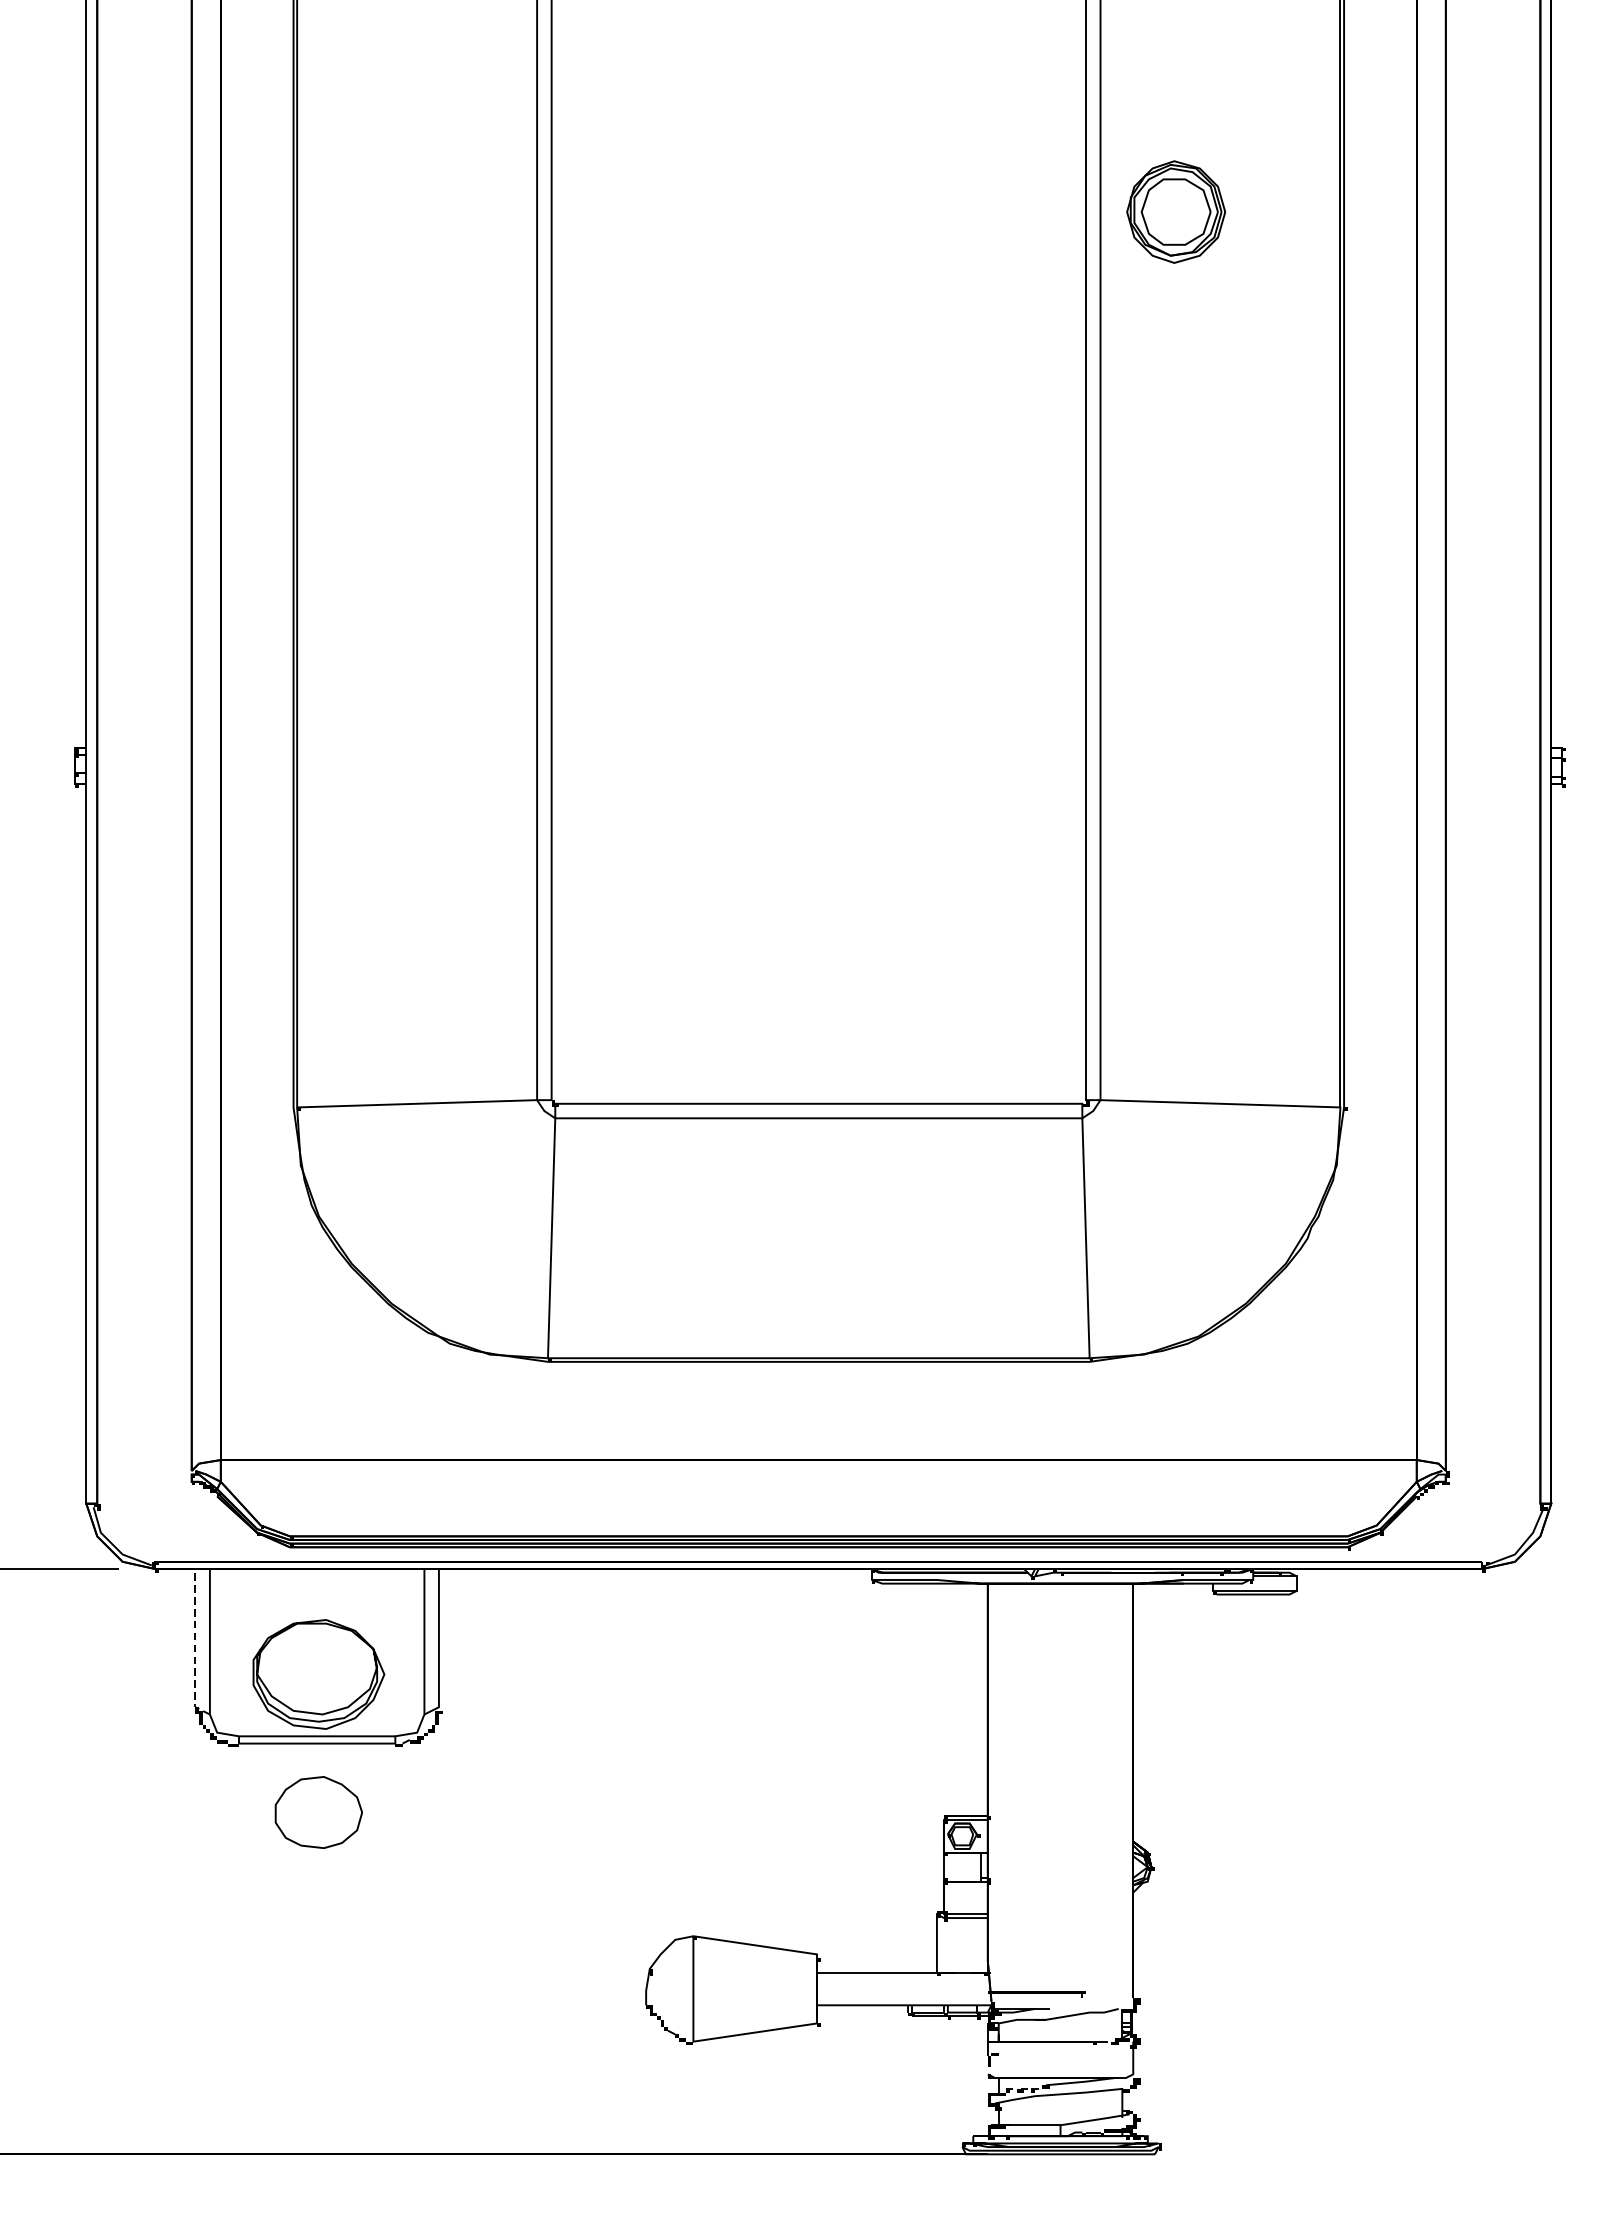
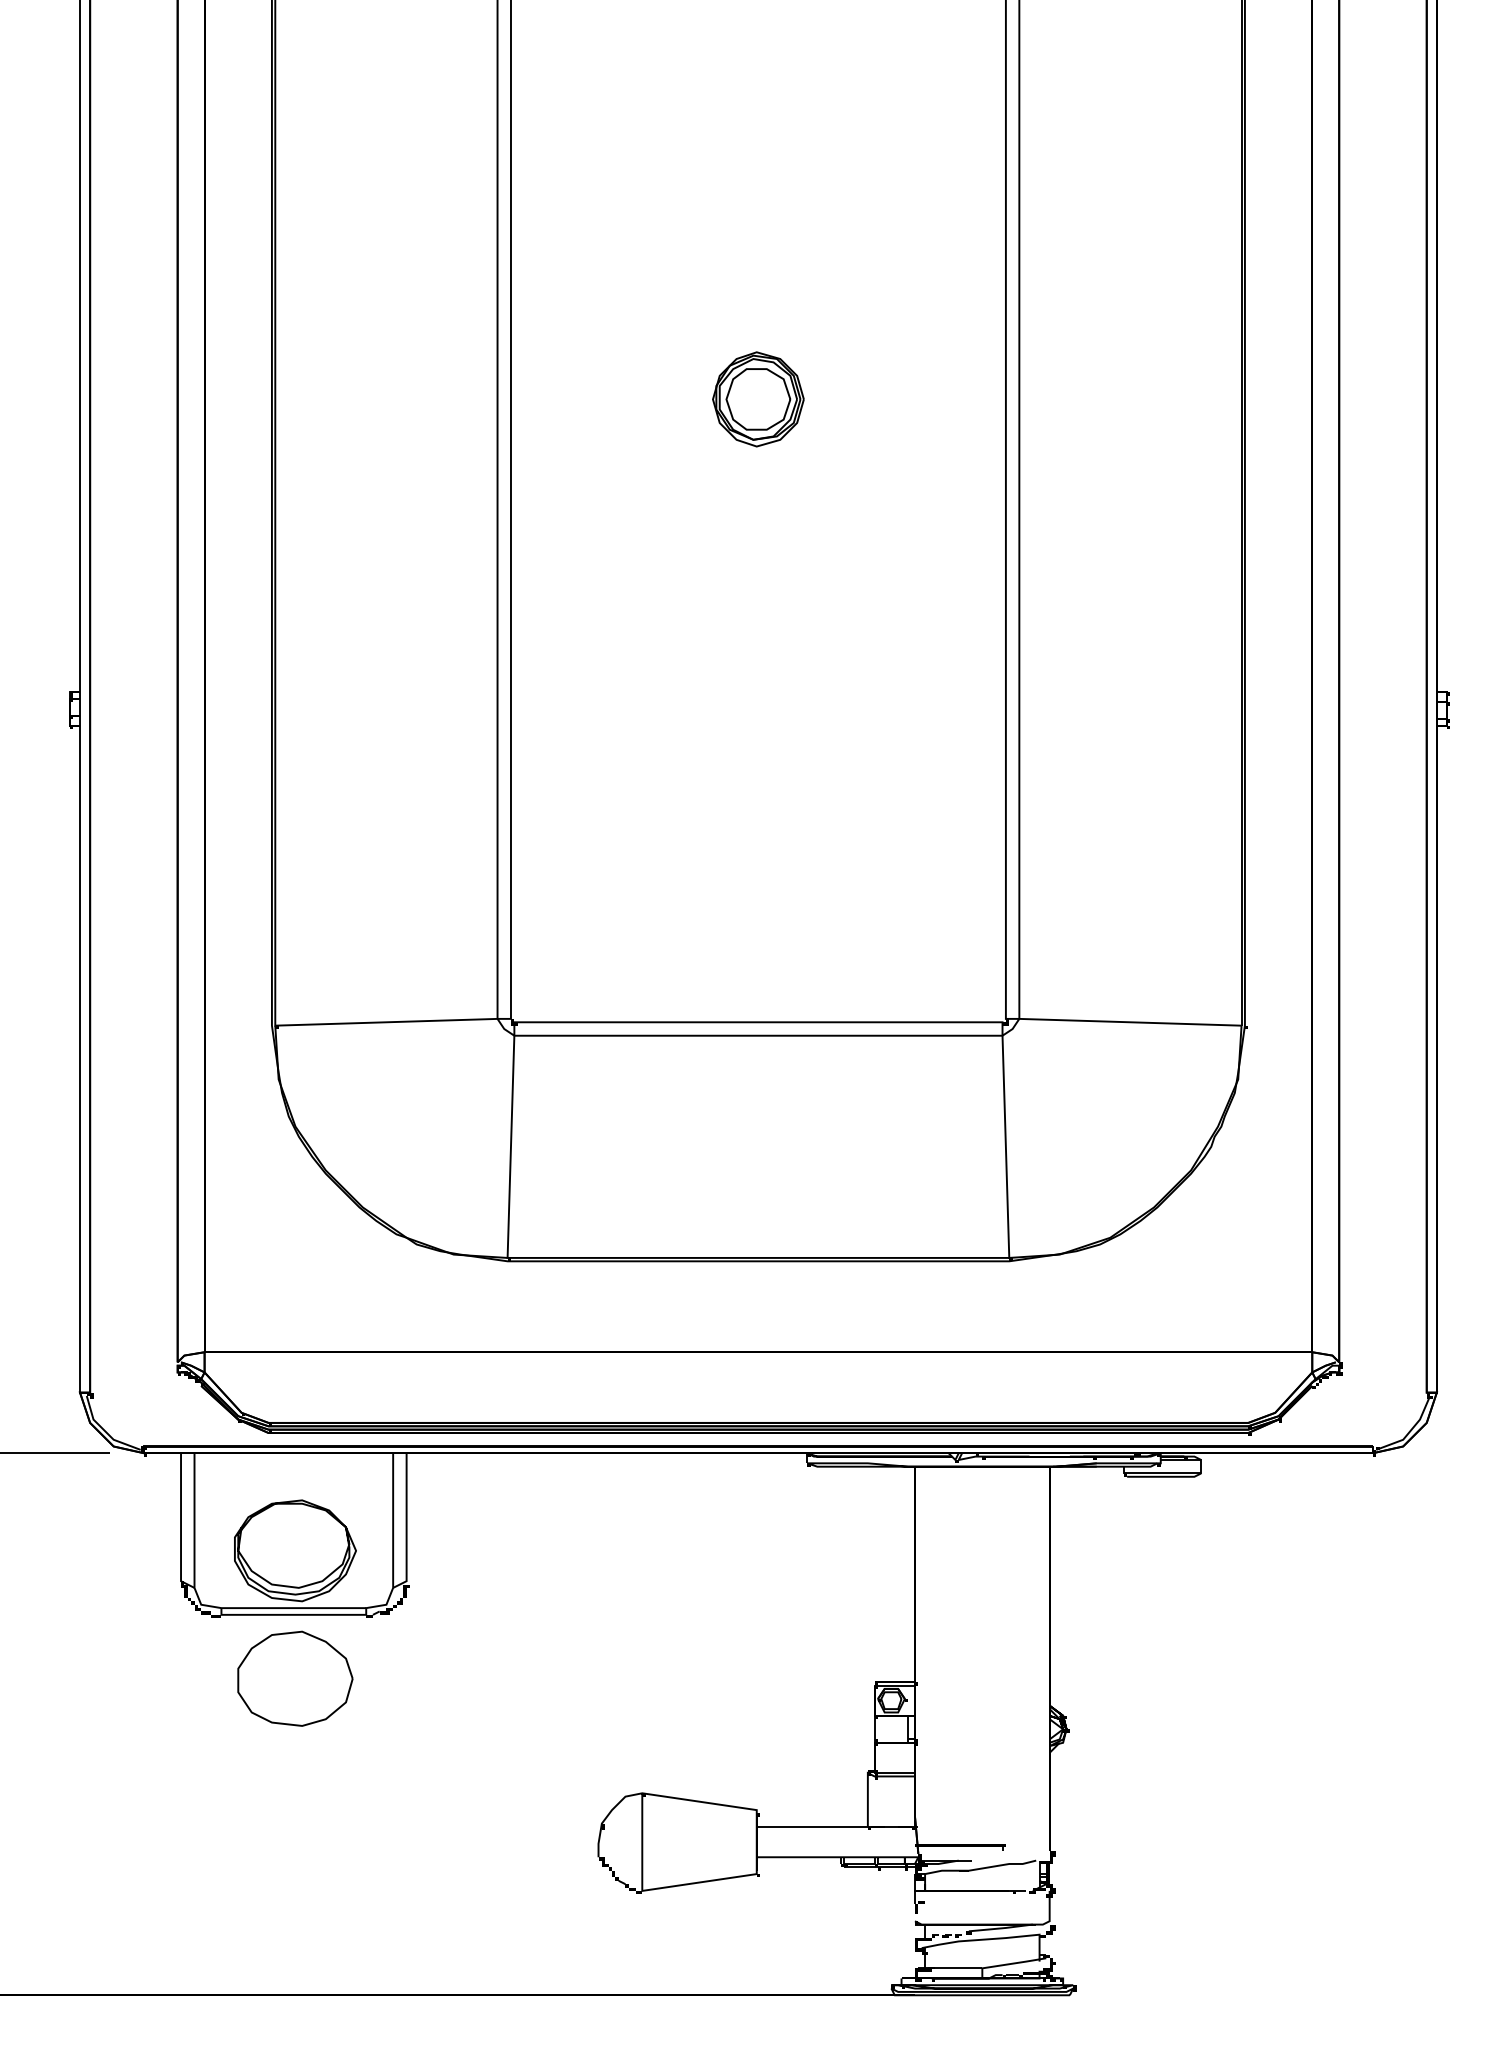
part: (1176, 212) -> (758, 399), moved
line: (195, 1647) -> (181, 1525), dashed -> solid
part: (318, 1812) -> (295, 1678), size x1.43

